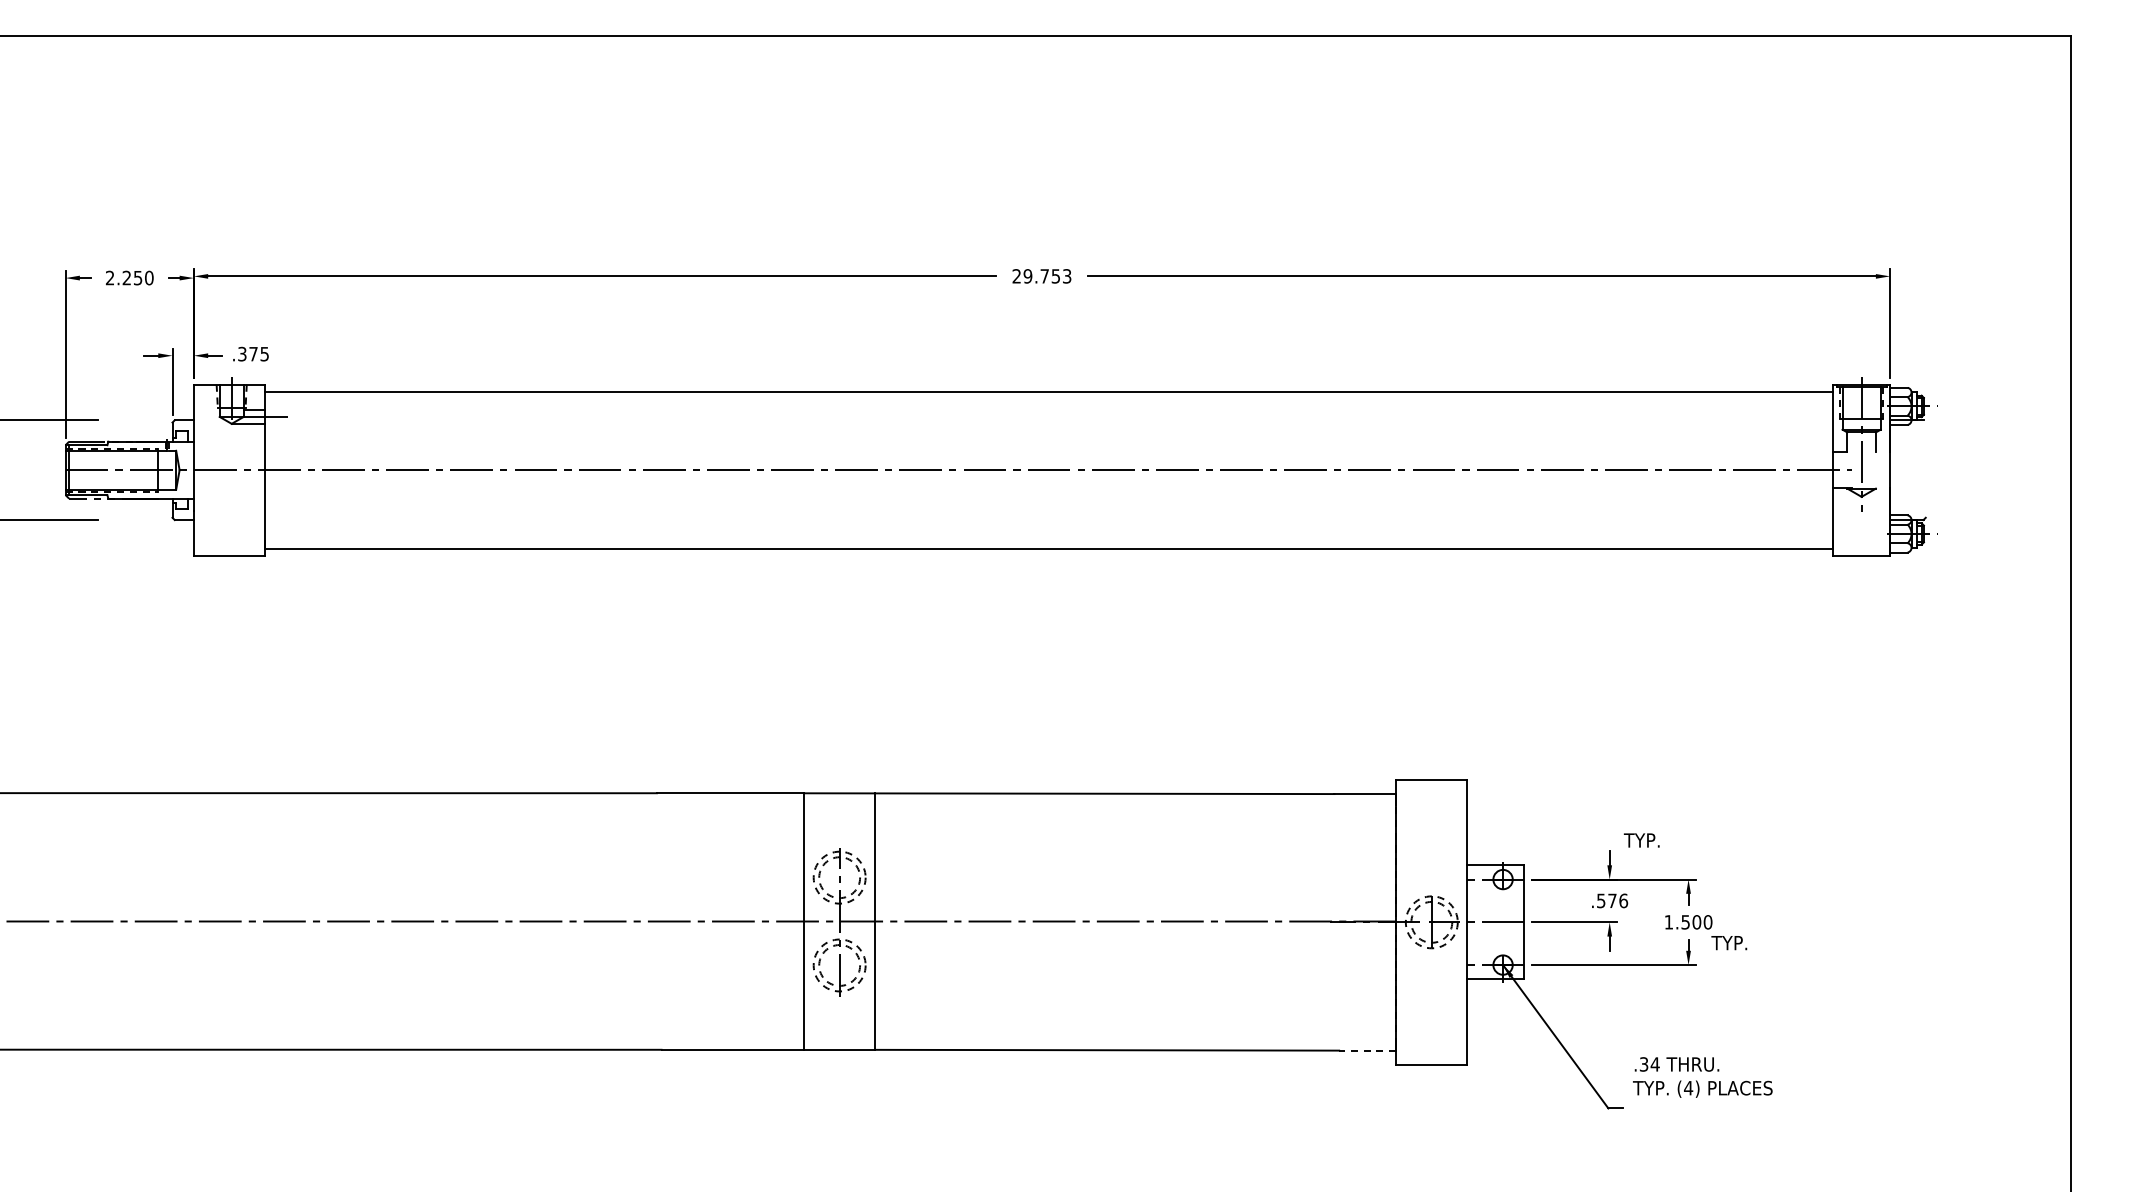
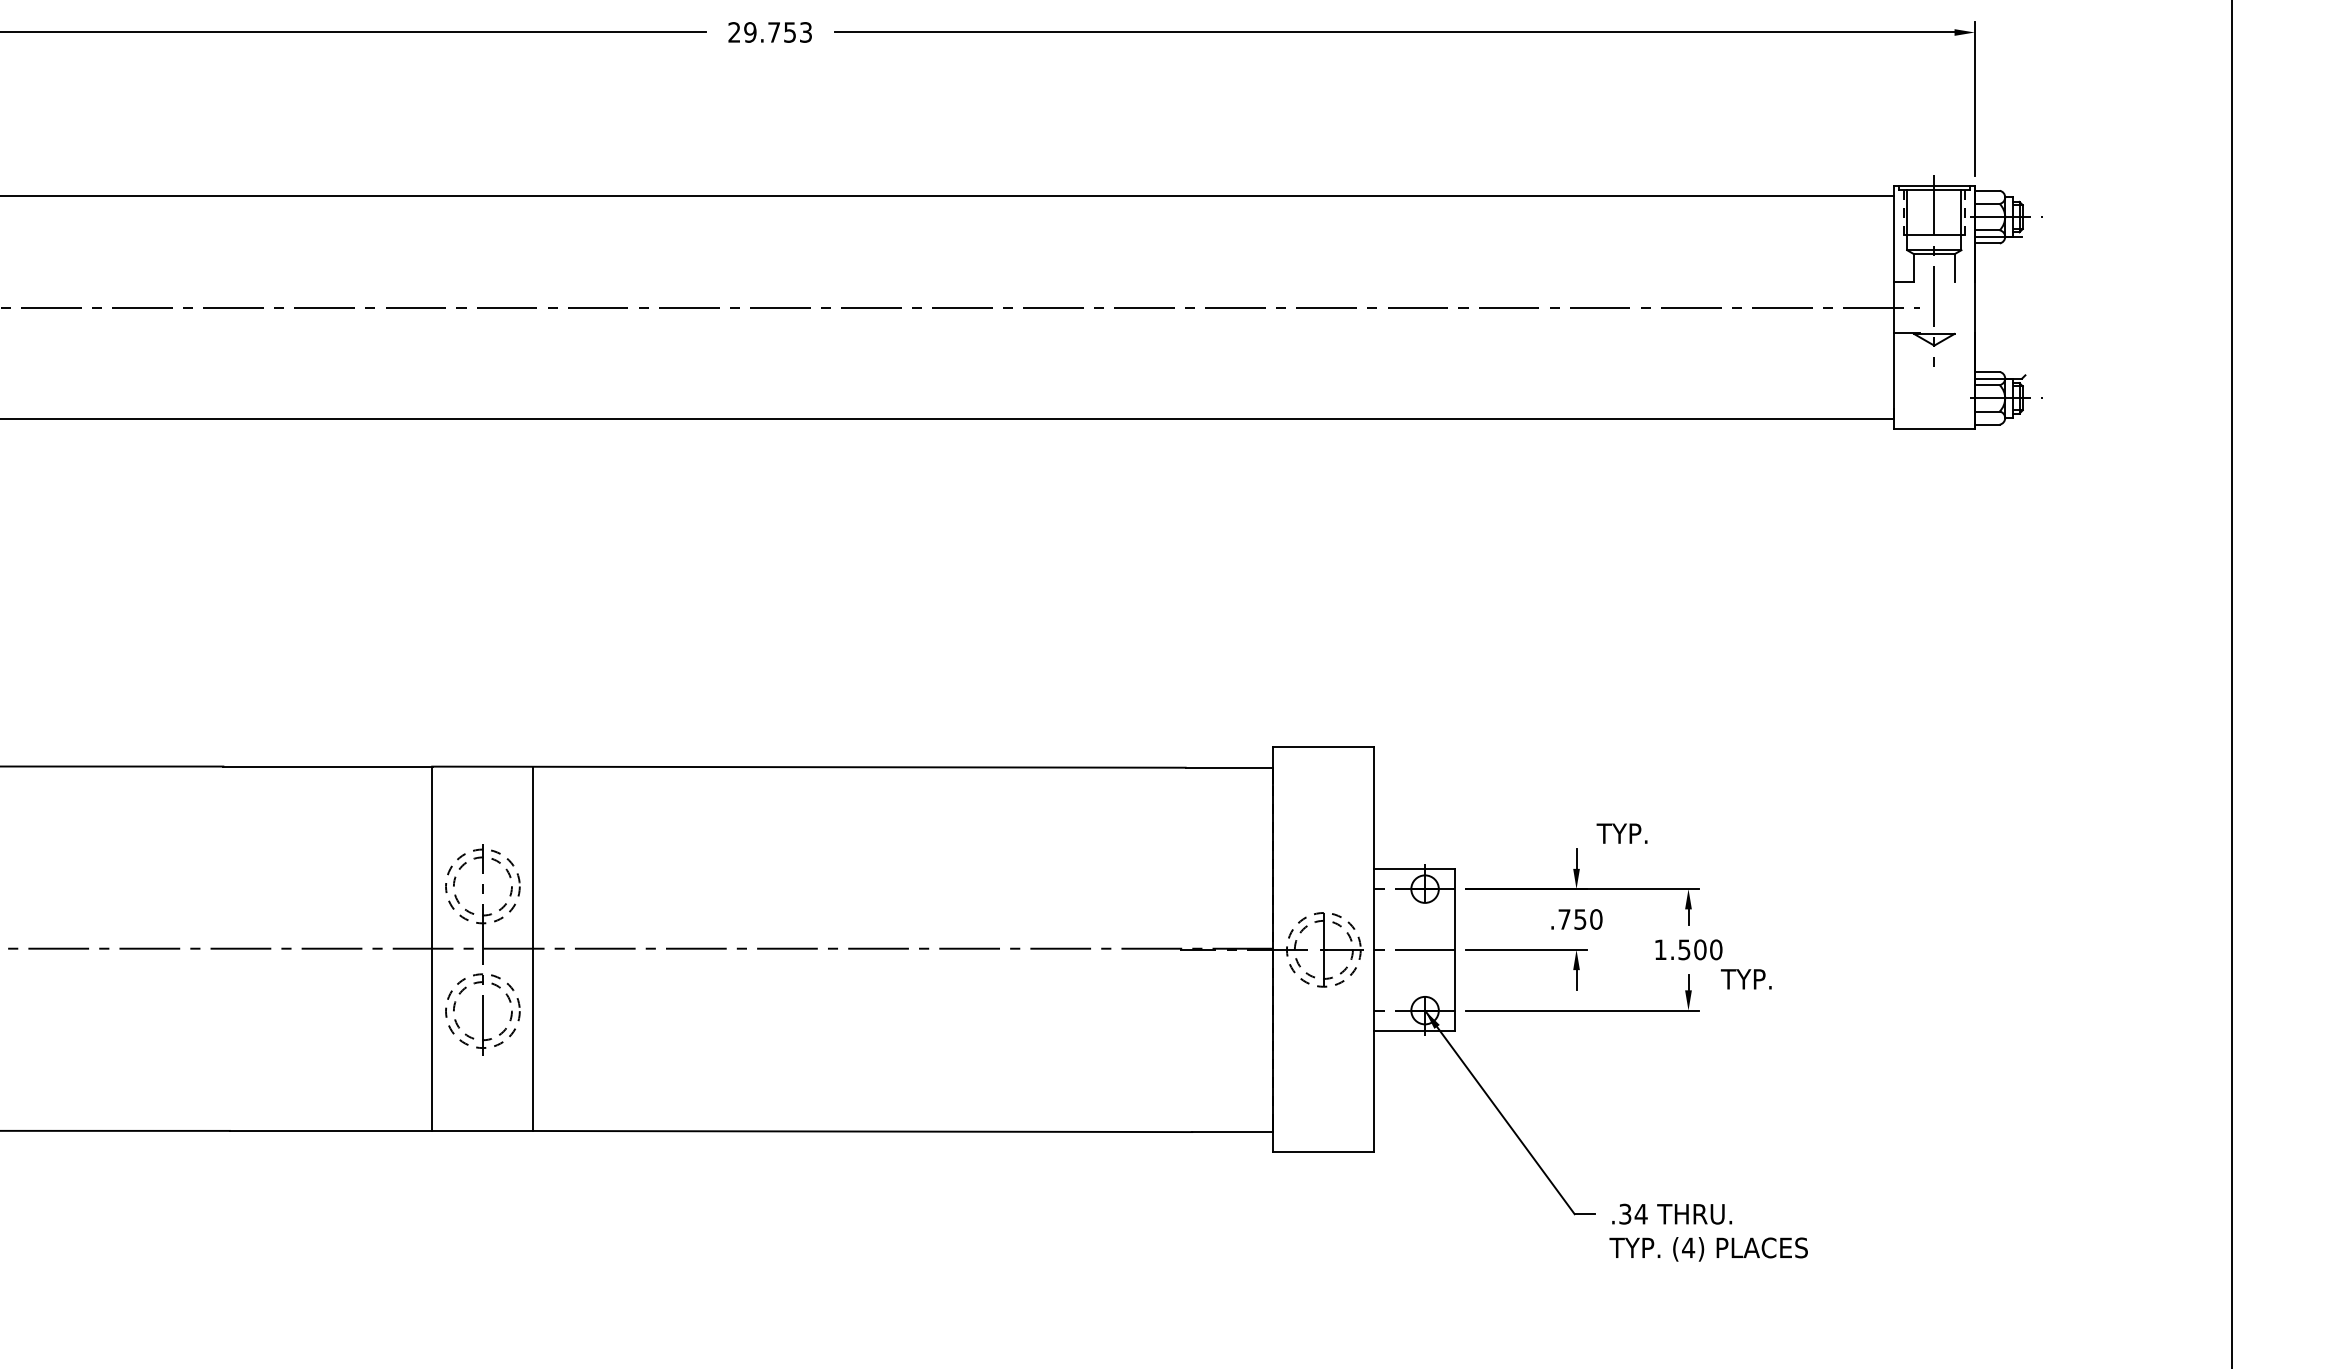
text: (1612, 900) -> (1580, 918), .576 -> .750
line: (1367, 1050) -> (1232, 1131), dashed -> solid
text: (1702, 1077) -> (1708, 1232), moved

